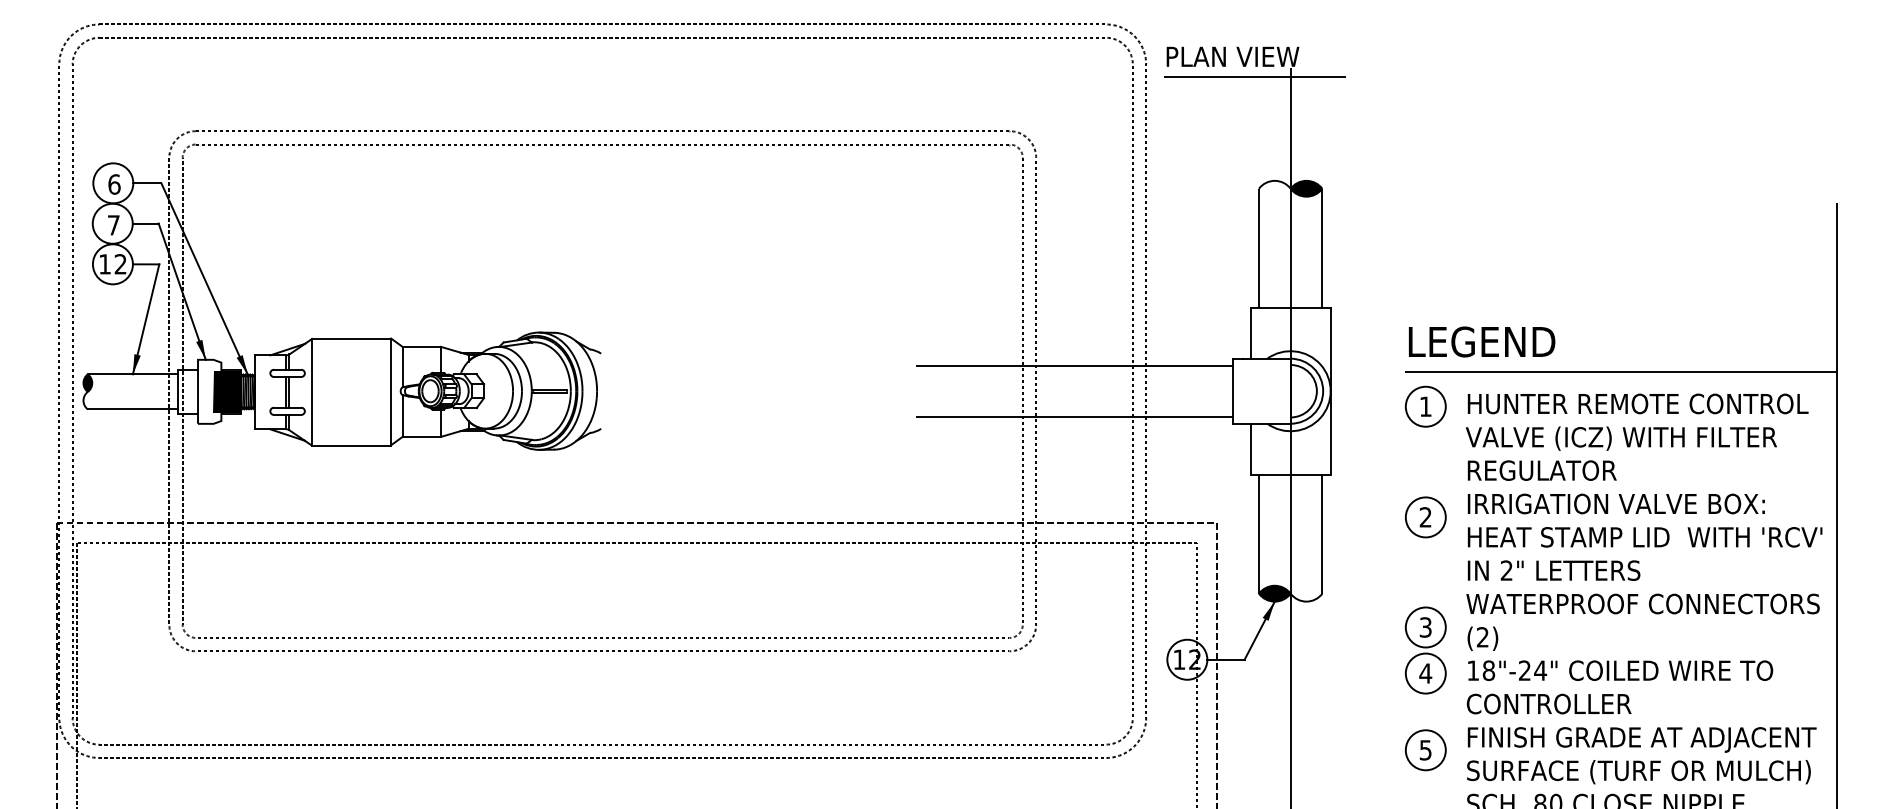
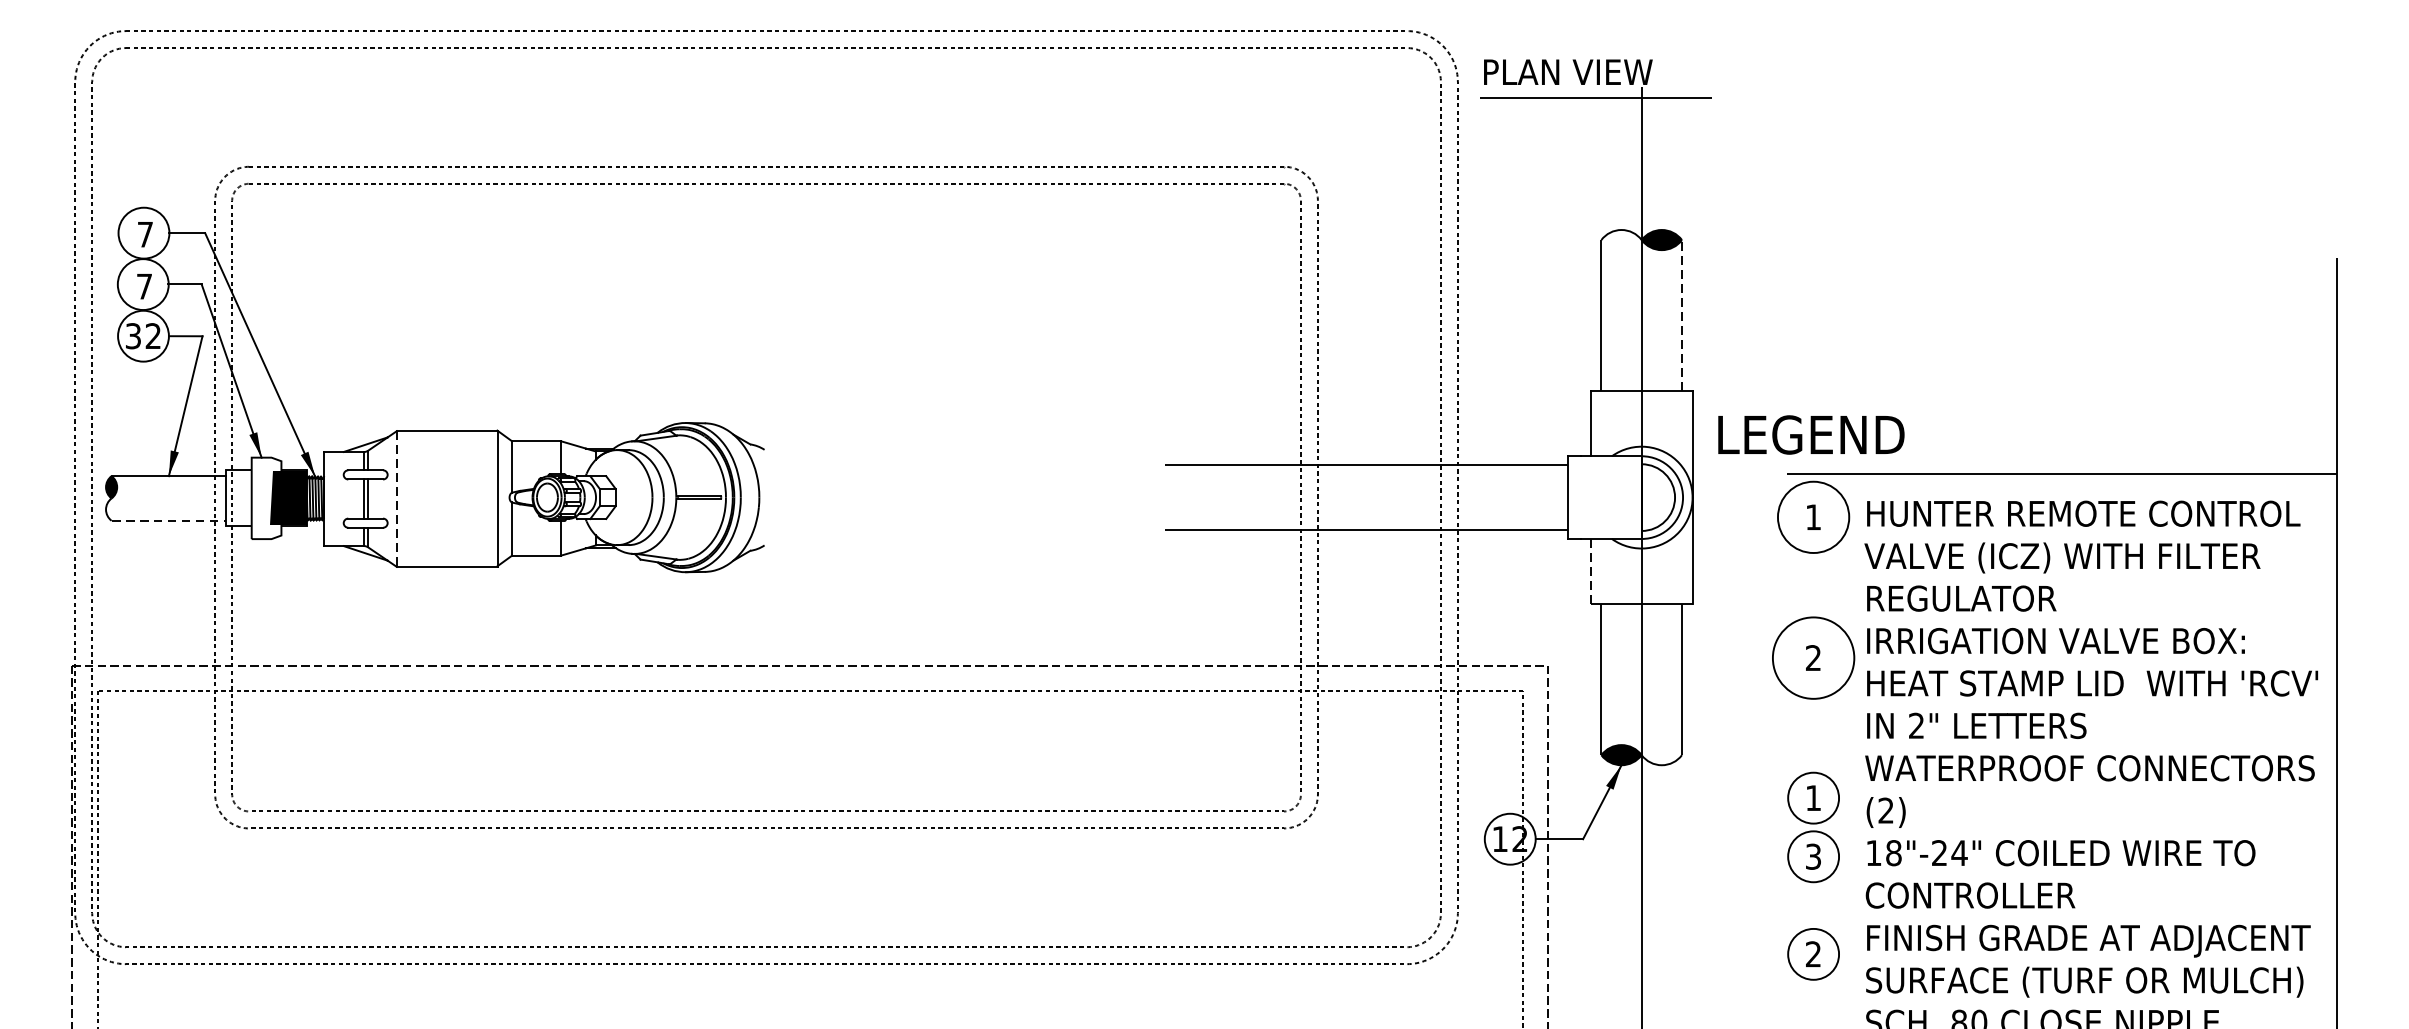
text: (114, 184) -> (145, 234), 6 -> 7
line: (1322, 247) -> (1682, 314), solid -> dashed
text: (104, 264) -> (132, 336), 12 -> 32
text: (1482, 341) -> (1811, 434), moved
line: (312, 392) -> (397, 499), solid -> dashed
circle: (1425, 406) -> (1813, 517), size x1.4
line: (133, 409) -> (169, 520), solid -> dashed
line: (1250, 449) -> (1590, 571), solid -> dashed
circle: (1425, 517) -> (1813, 658), size x1.6
text: (1425, 627) -> (1813, 798), 3 -> 1
text: (1425, 673) -> (1813, 856), 4 -> 3
text: (1425, 750) -> (1813, 954), 5 -> 2

